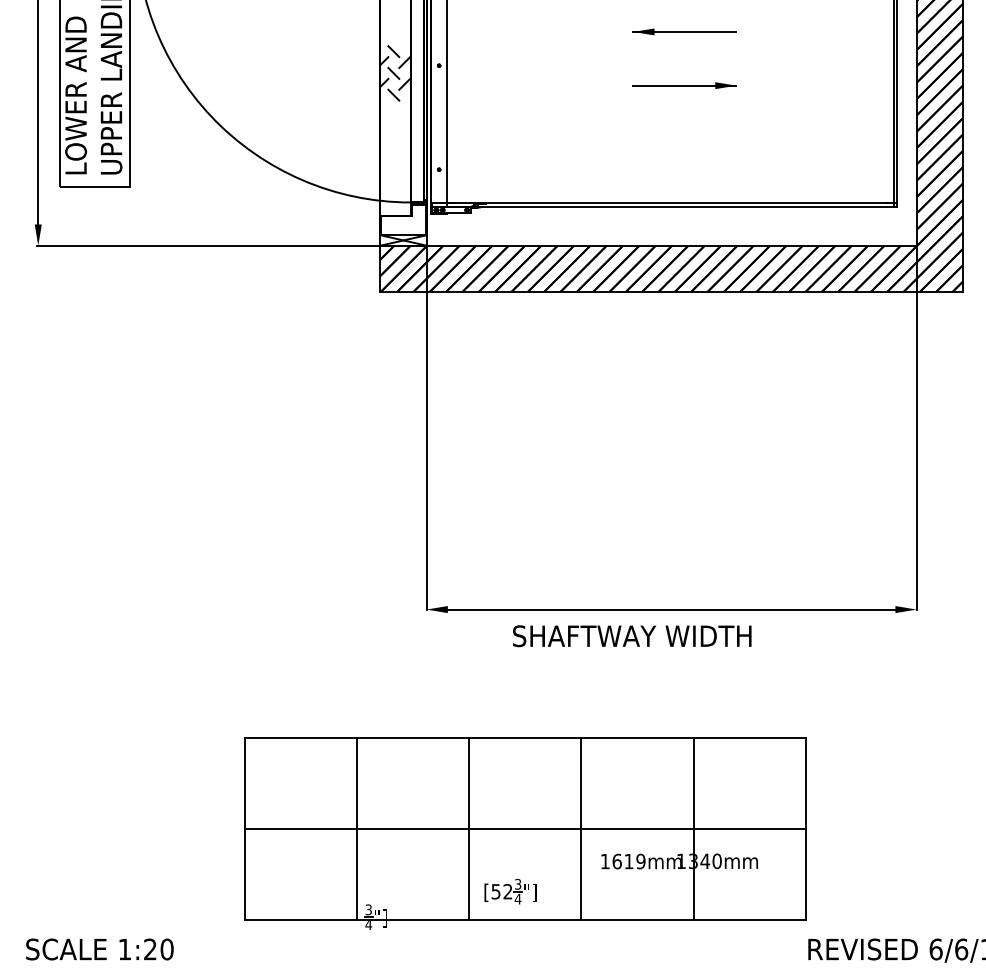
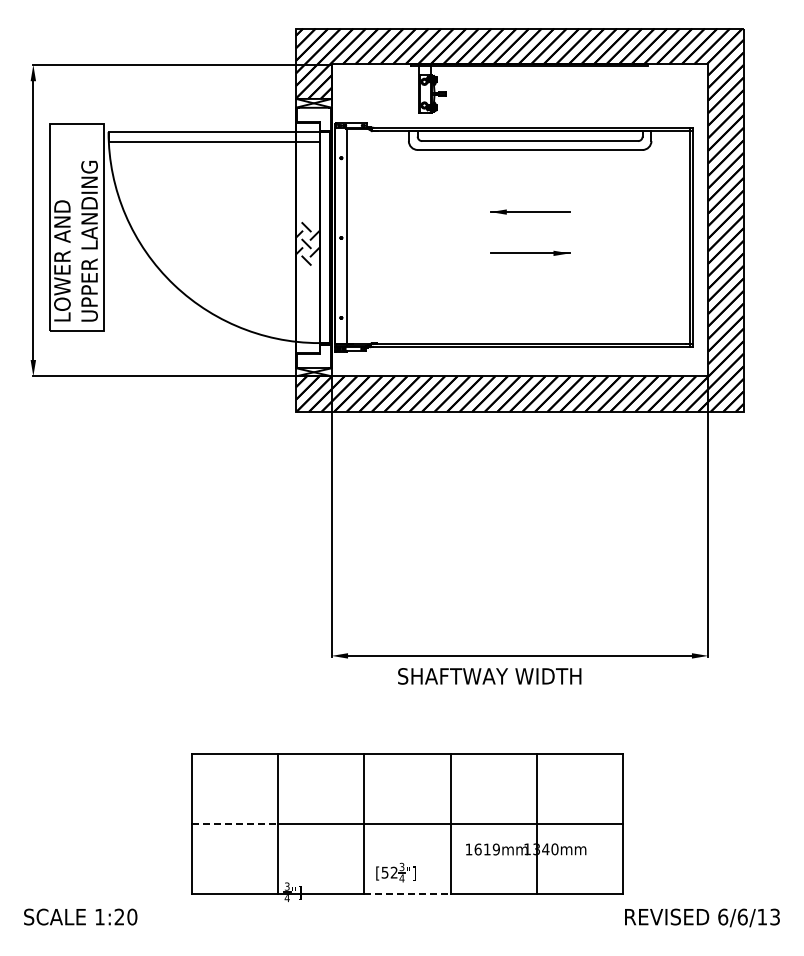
line: (301, 829) -> (235, 824), solid -> dashed
line: (526, 920) -> (408, 894), solid -> dashed

